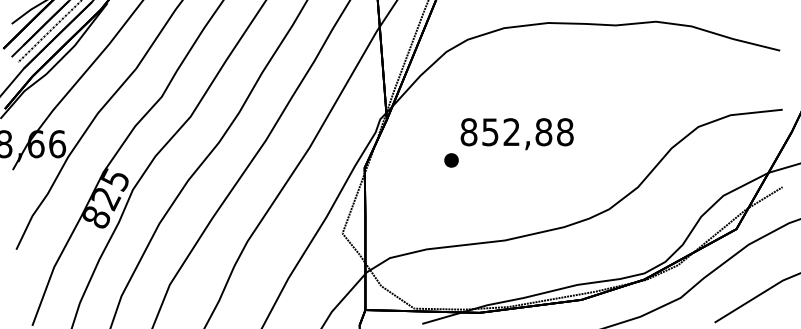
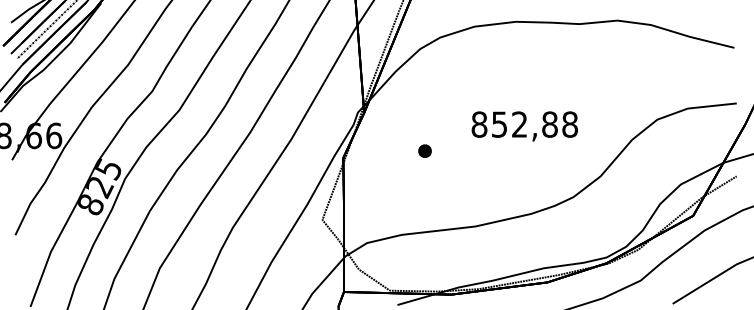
text: (516, 134) -> (524, 126), moved

